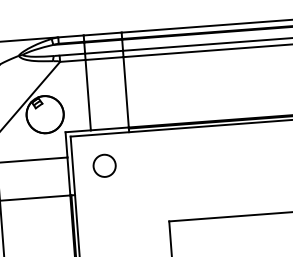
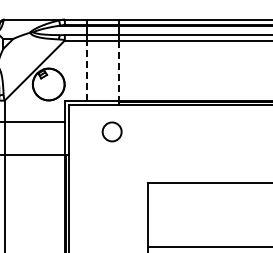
line: (126, 93) -> (119, 71), solid -> dashed
line: (87, 94) -> (86, 70), solid -> dashed
circle: (103, 165) -> (111, 131), moved

